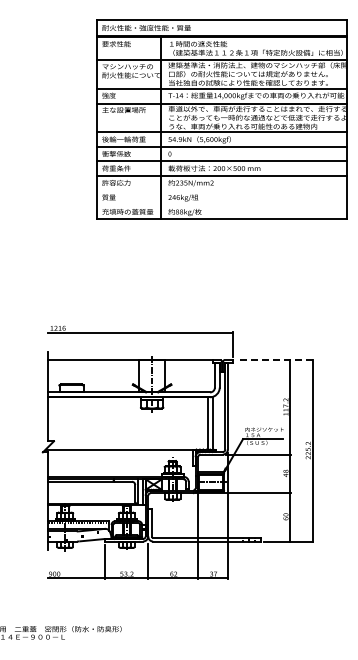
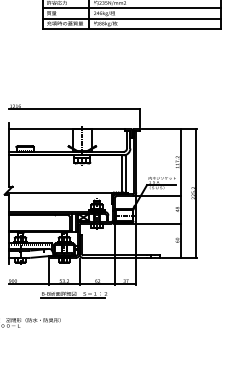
line: (221, 190) -> (131, 8), added
line: (221, 204) -> (131, 18), added
line: (274, 360) -> (169, 129), dashed -> solid
part: (140, 593) -> (74, 294), added

